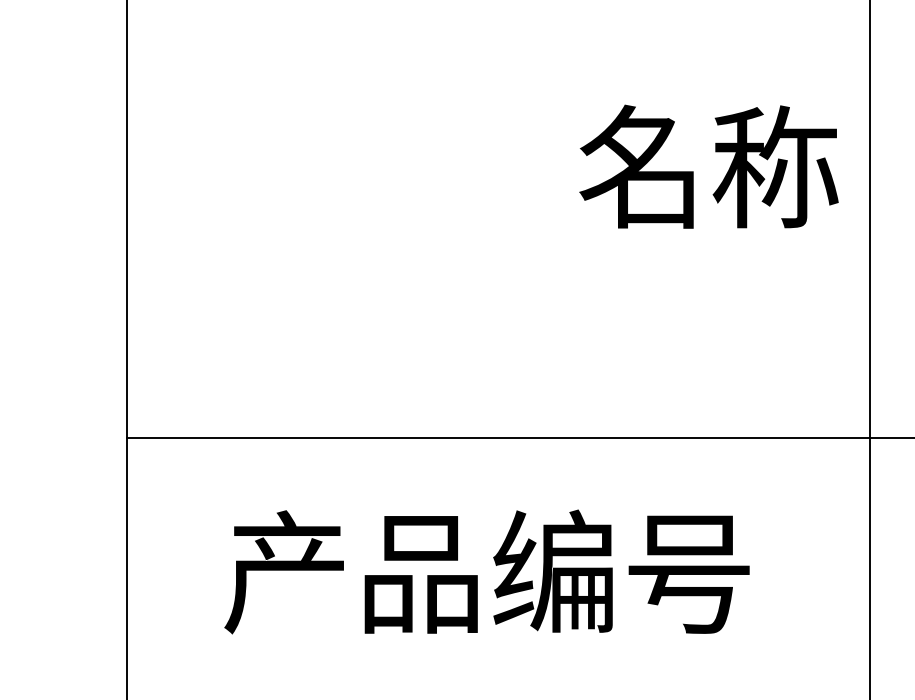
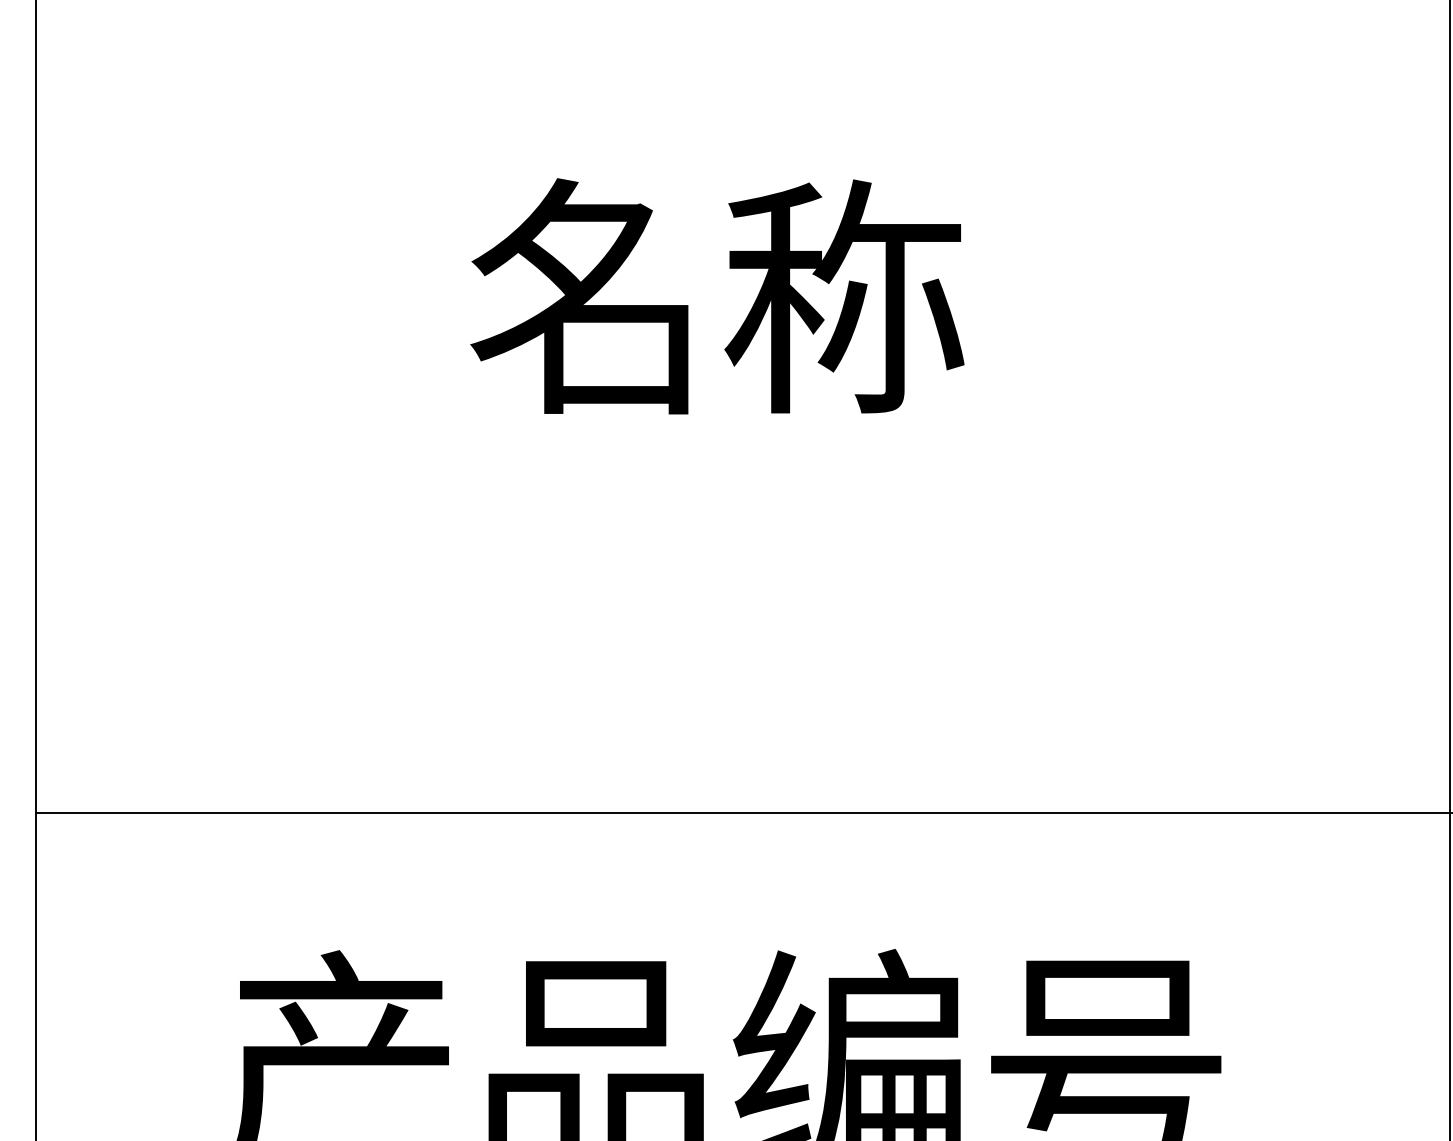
text: (708, 166) -> (716, 295), moved

